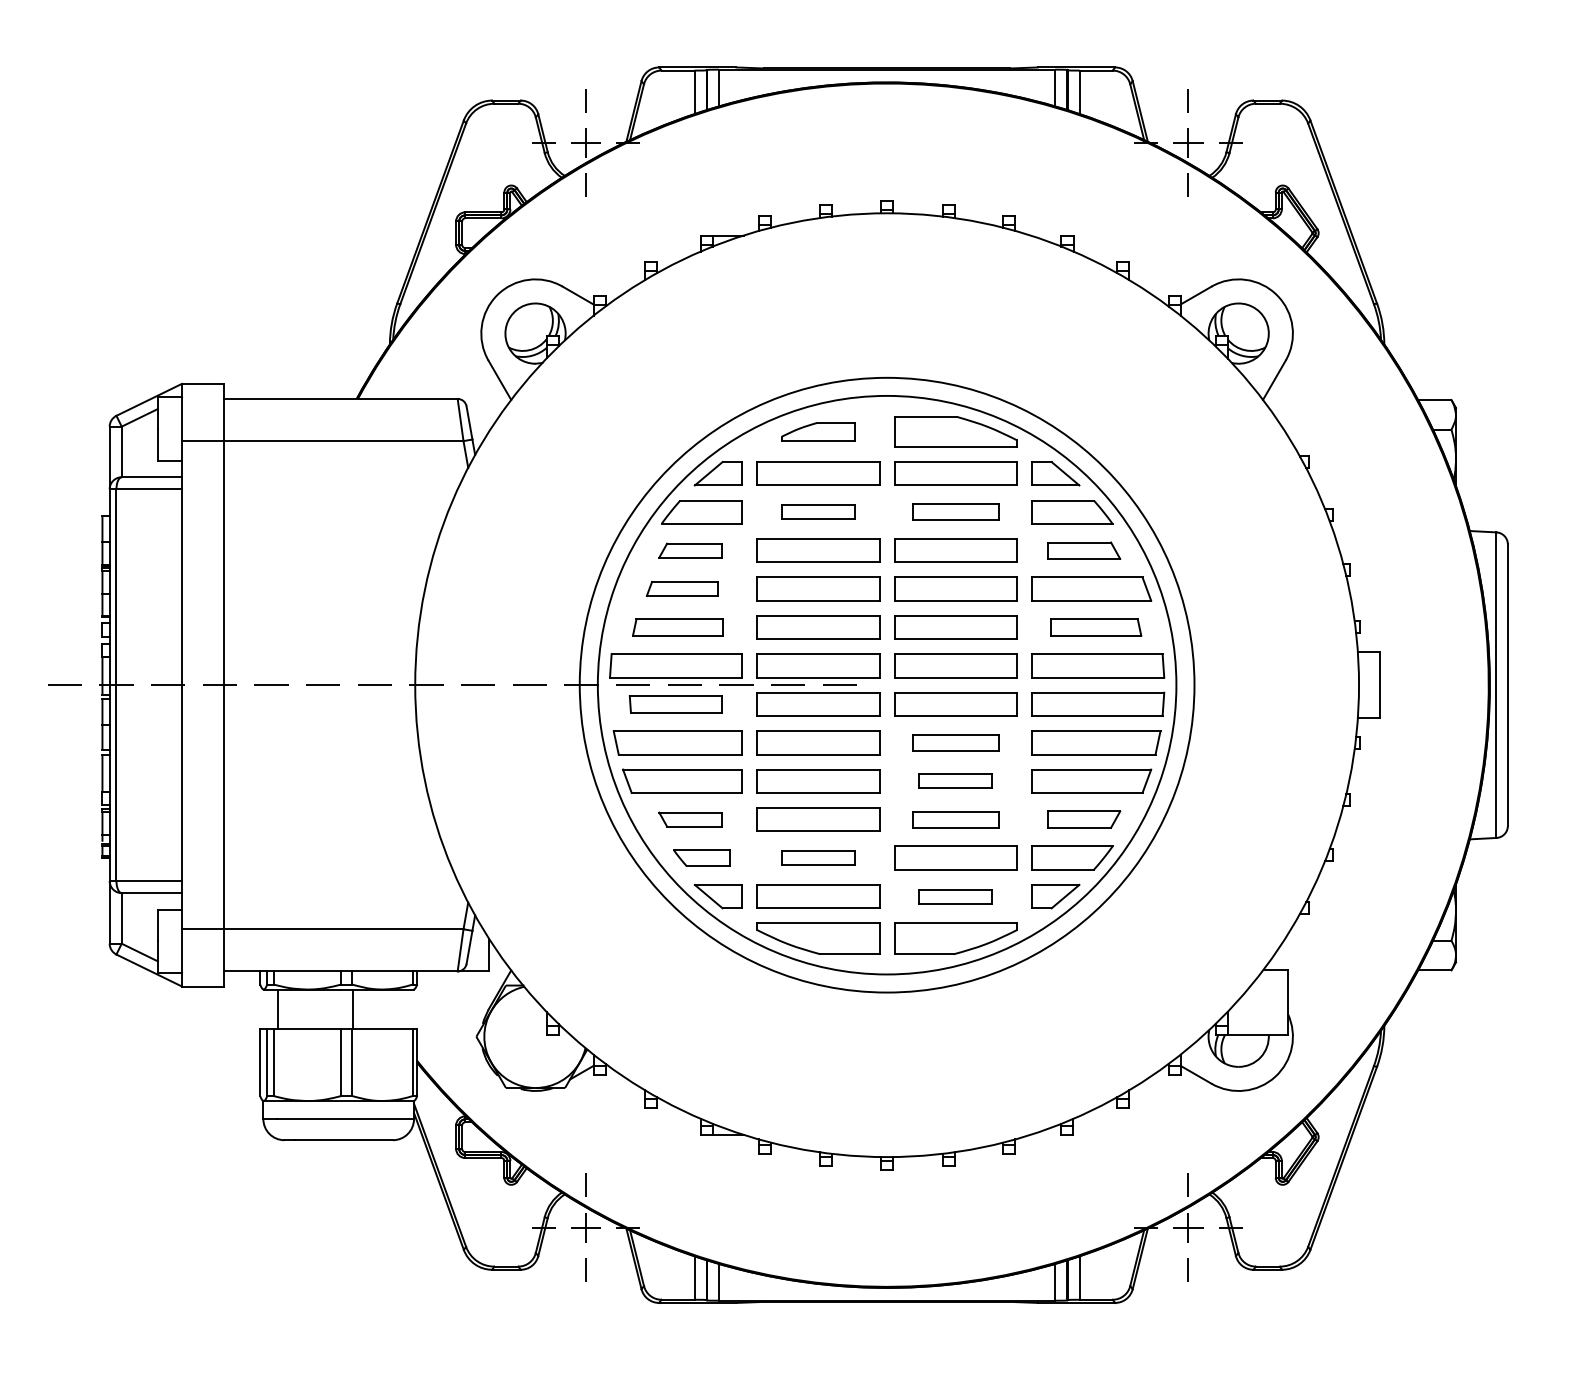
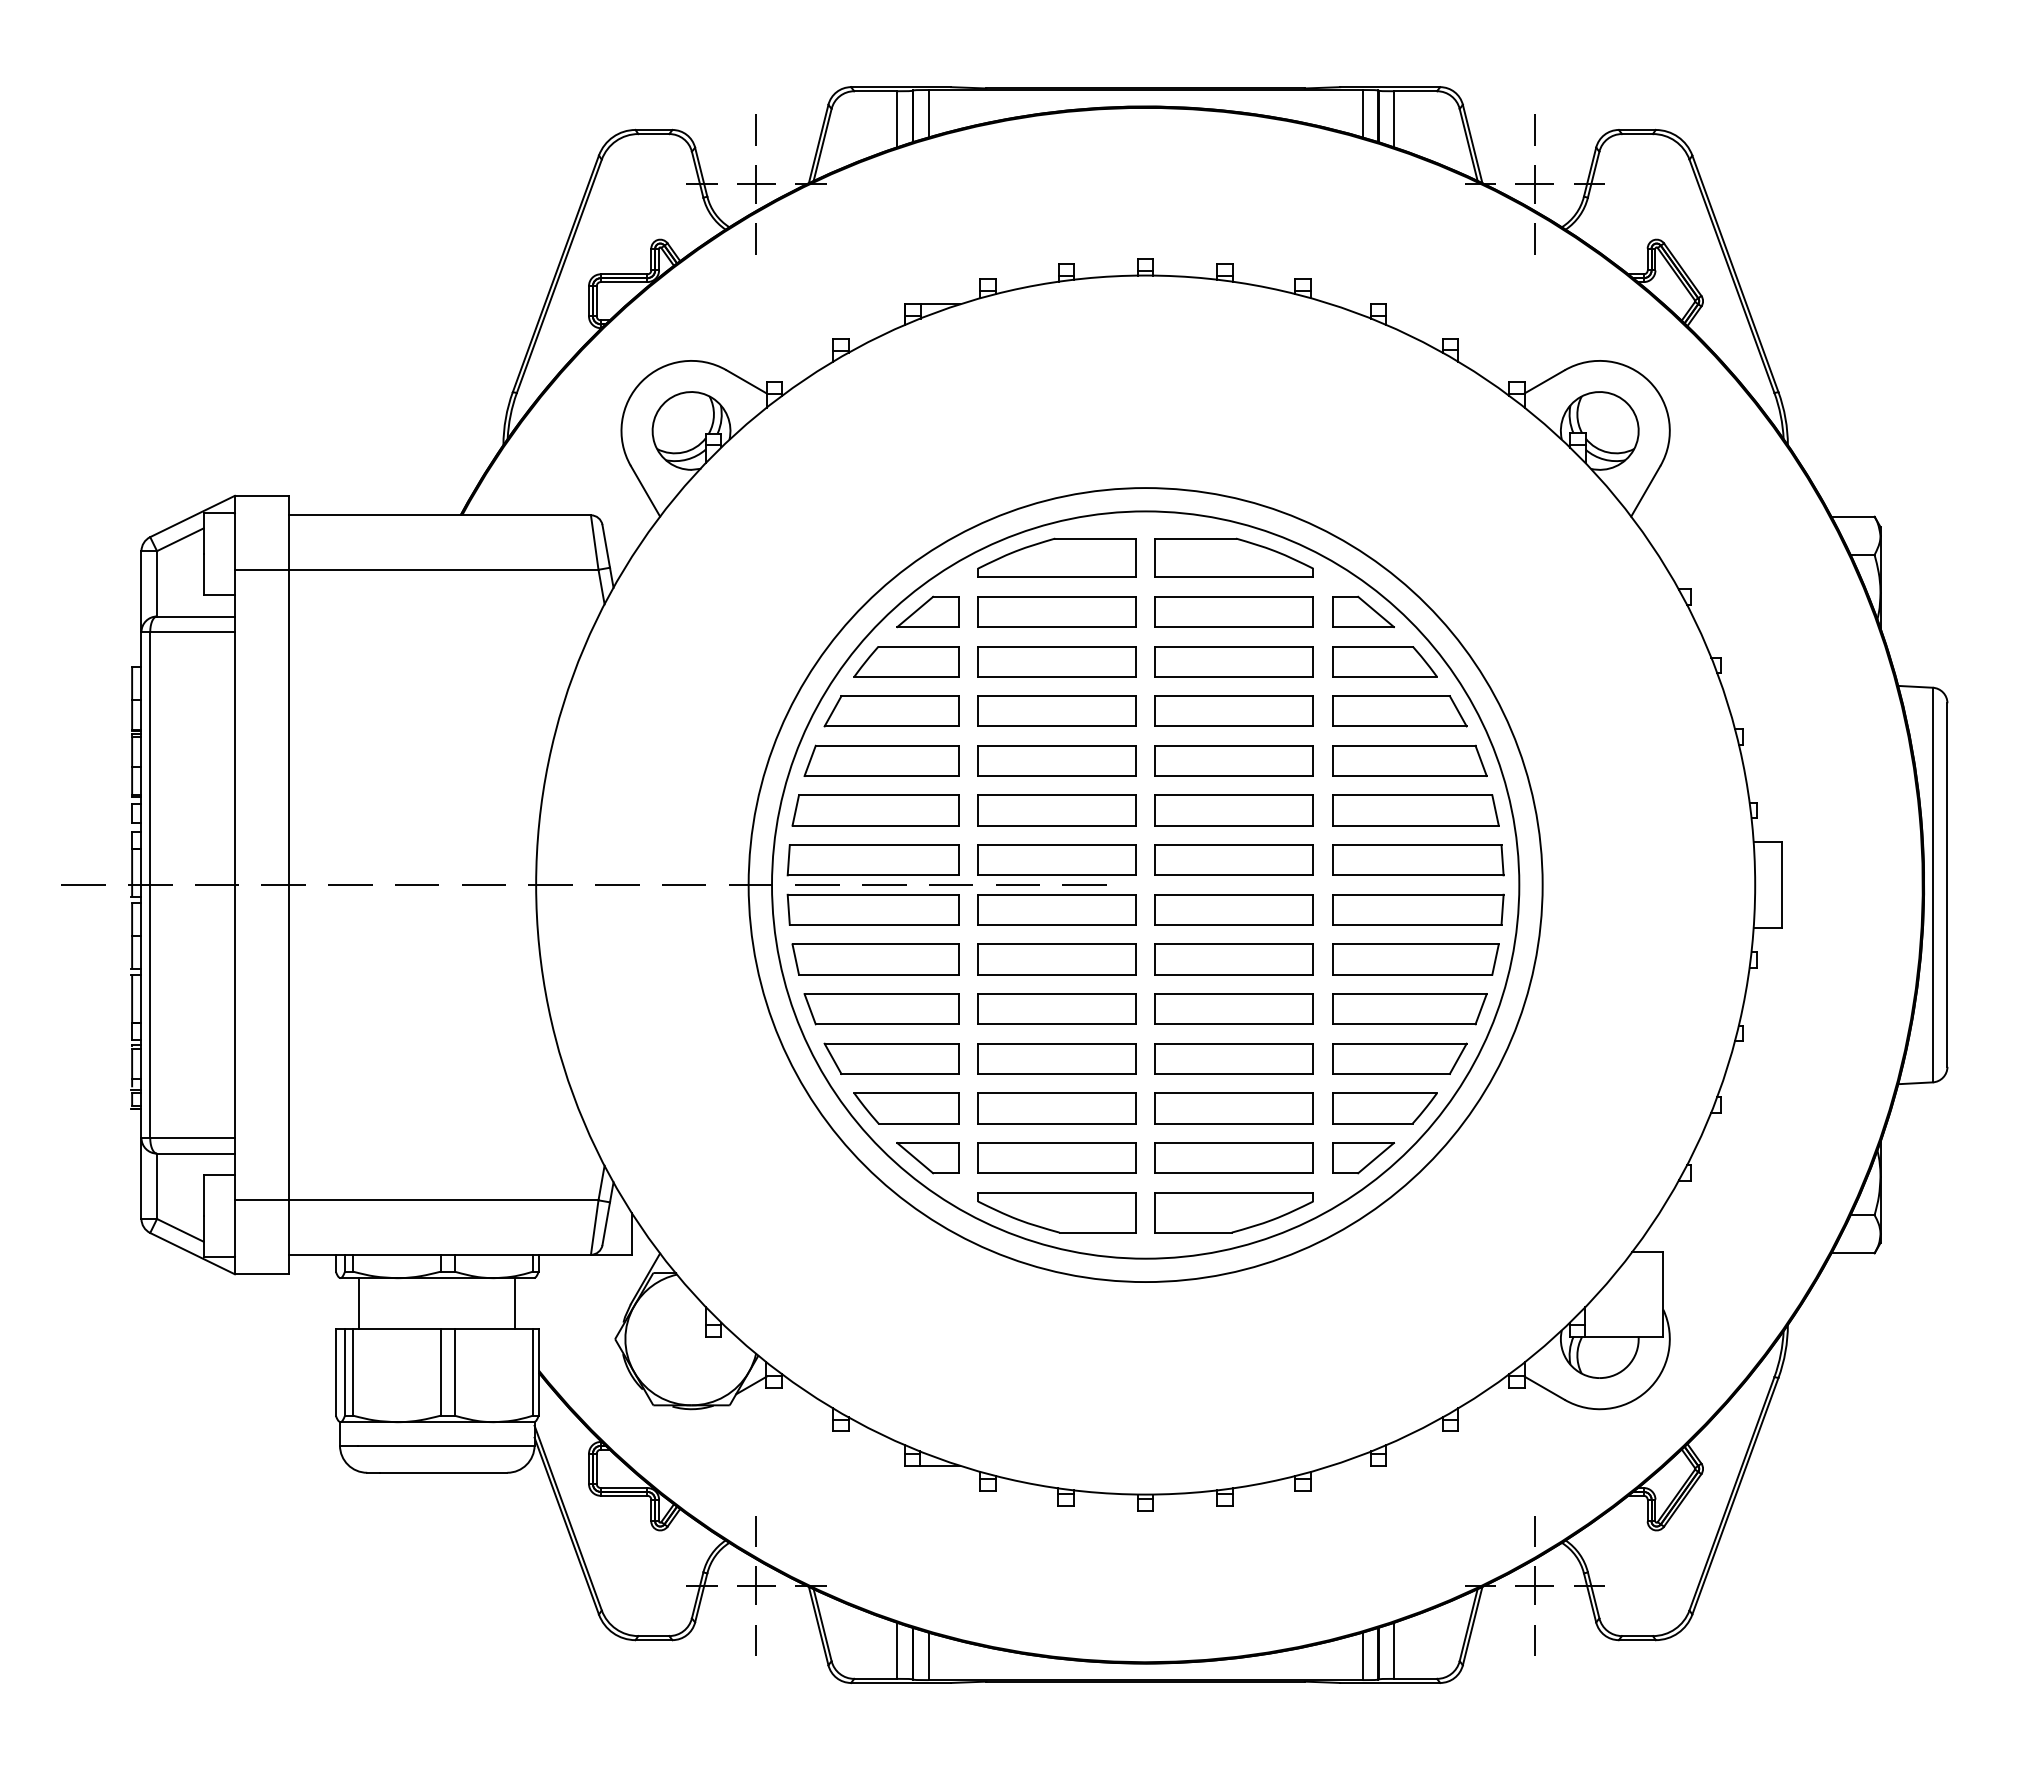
part: (818, 431) -> (1056, 557), size x1.67
part: (818, 512) -> (1056, 661), size x1.67
part: (955, 512) -> (1233, 661), size x1.43
part: (690, 550) -> (891, 711), size x1.67
part: (1083, 550) -> (1399, 711), size x1.43
part: (682, 588) -> (881, 760), size x1.67
part: (677, 627) -> (875, 810), size x1.43
part: (1096, 627) -> (1415, 810), size x1.43
part: (675, 704) -> (872, 909), size x1.43
part: (955, 742) -> (1233, 959), size x1.43
part: (955, 780) -> (1233, 1008), size x1.67
part: (690, 819) -> (891, 1058), size x1.67
part: (955, 819) -> (1233, 1058), size x1.43
part: (1083, 819) -> (1399, 1058), size x1.43
part: (701, 858) -> (906, 1108), size x1.43
part: (818, 858) -> (1056, 1108), size x1.67
part: (955, 896) -> (1233, 1157), size x1.67
line: (353, 1009) -> (515, 1303), moved

